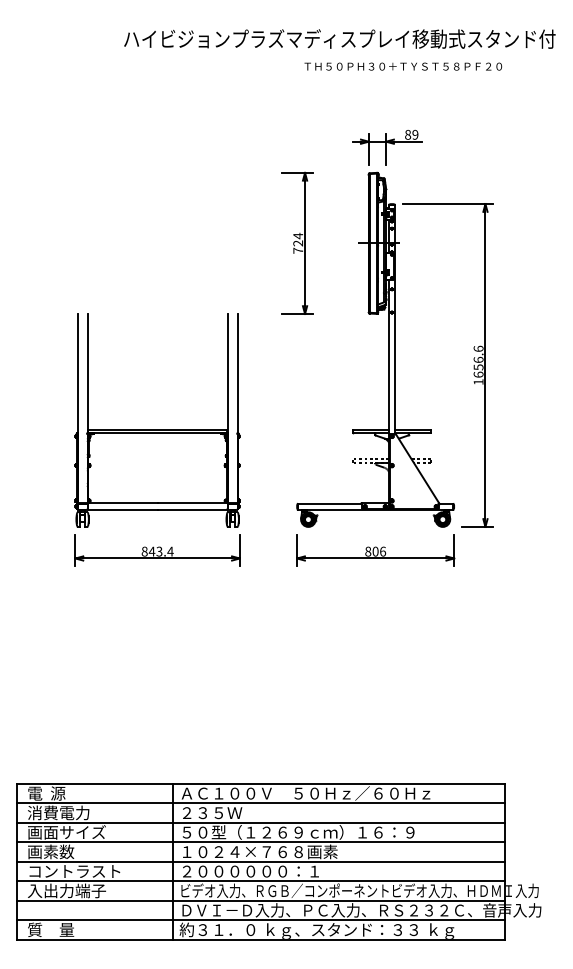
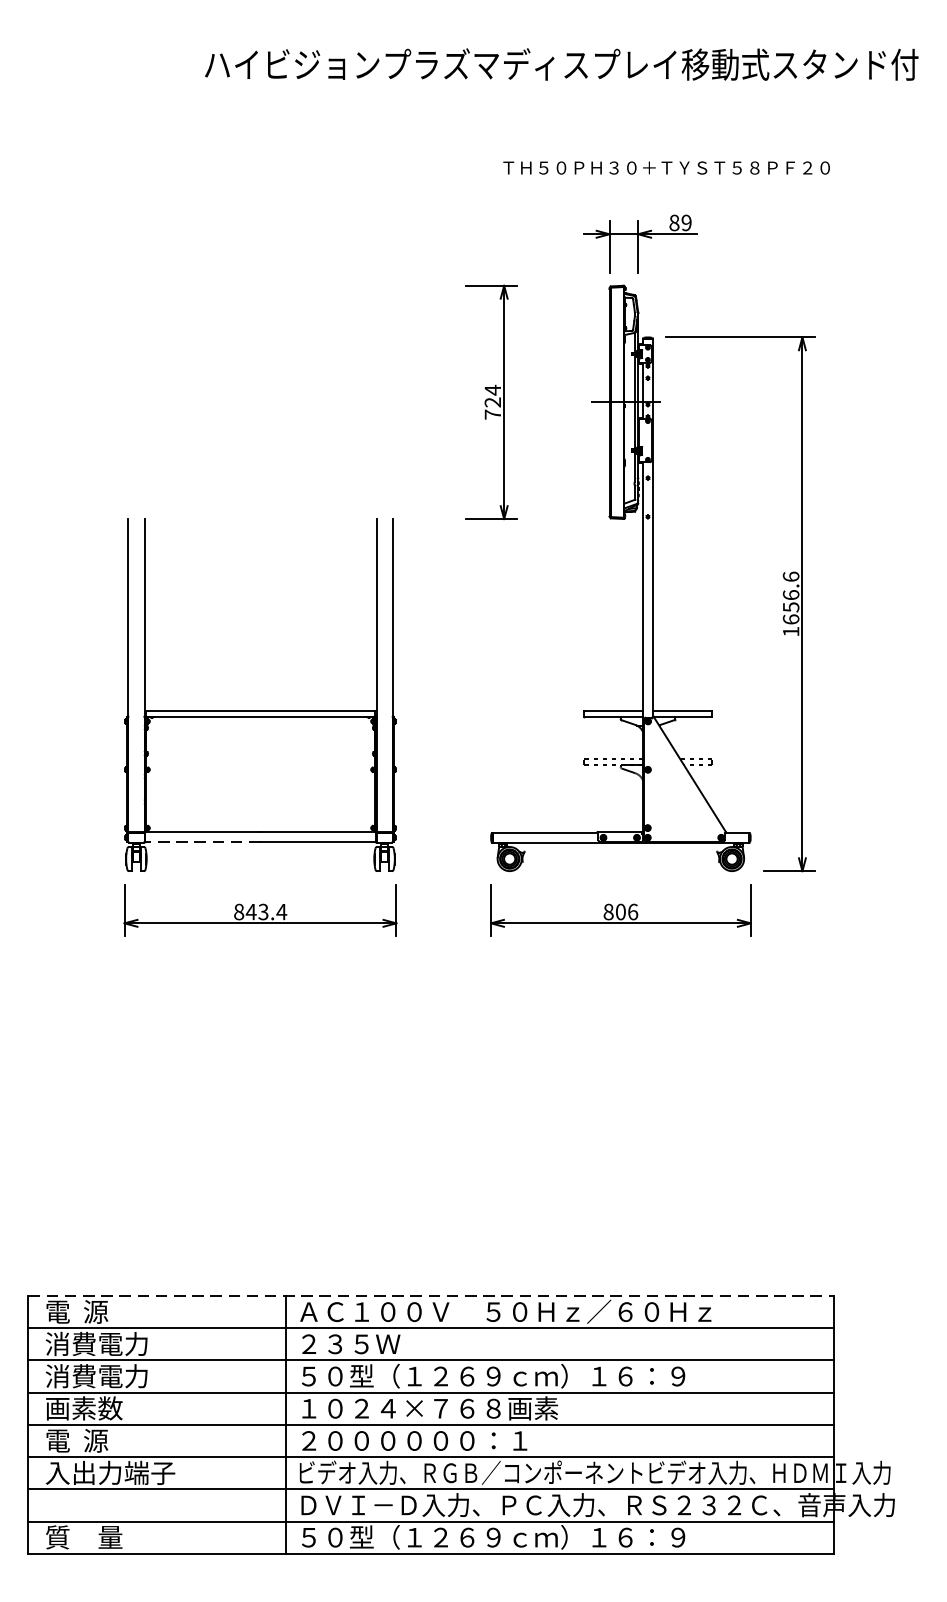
text: (403, 66) -> (666, 167), moved
line: (122, 509) -> (202, 842), solid -> dashed
line: (260, 783) -> (430, 1295), solid -> dashed
text: (66, 832) -> (109, 1376), 画面サイズ -> 消費電力
text: (74, 871) -> (123, 1440), コントラスト -> 電  源
text: (316, 930) -> (523, 1538), 約３１．０ ｋｇ、スタンド：３３ ｋｇ -> ５０型（１２６９ｃｍ）１６：９

